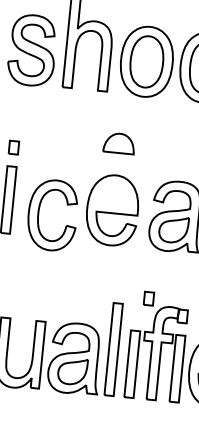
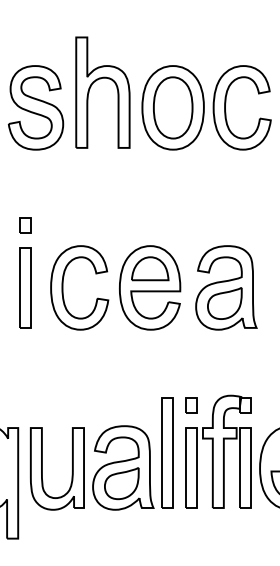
part: (119, 143) -> (150, 268), moved
part: (39, 213) -> (63, 287), moved
part: (148, 298) -> (191, 405), moved

